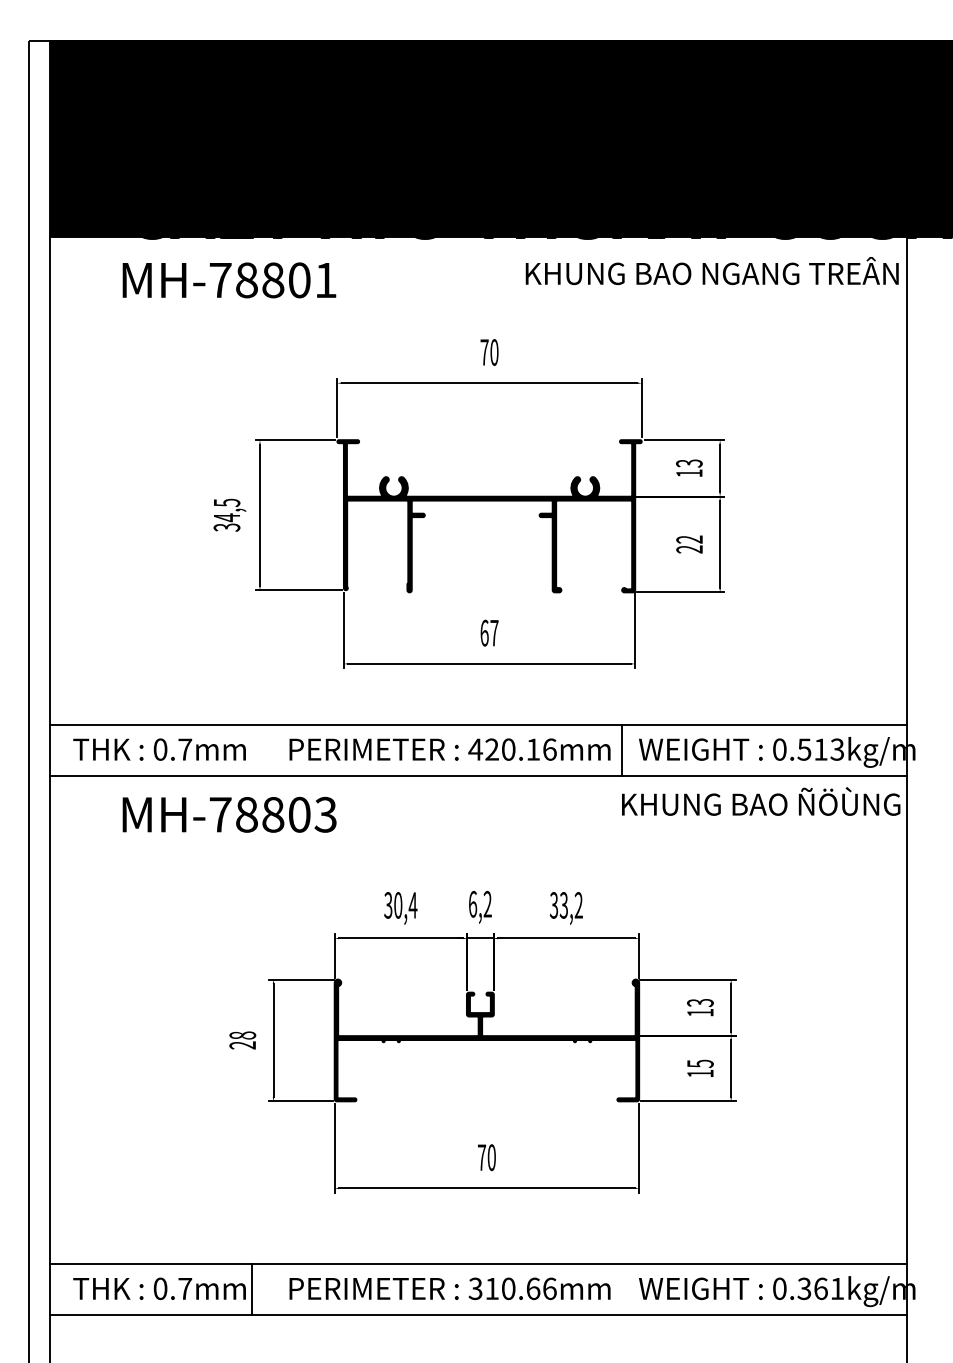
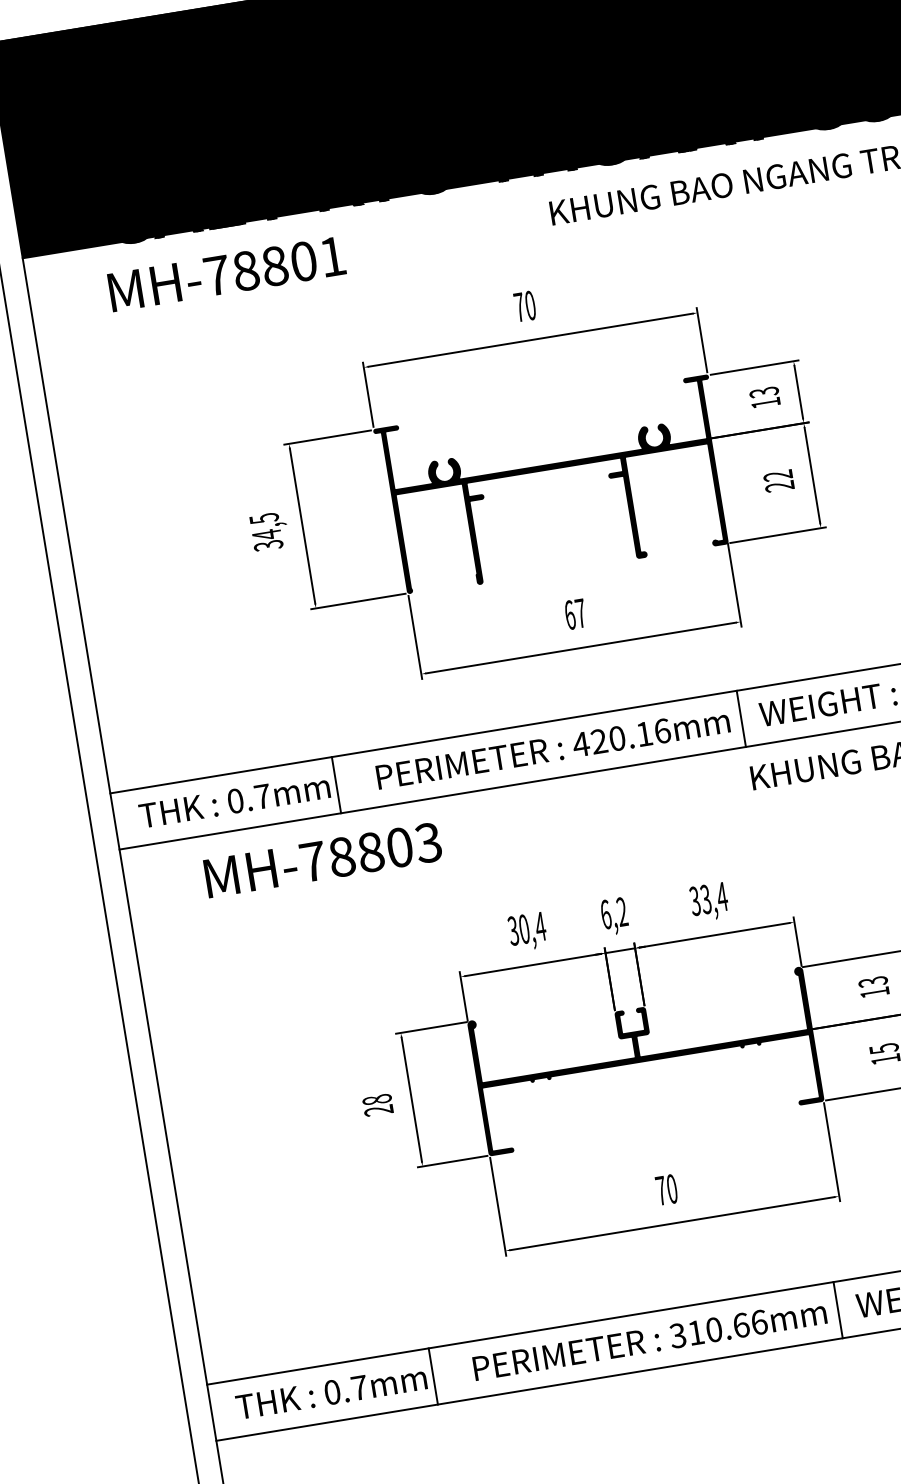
line: (252, 749) -> (336, 784), added
text: (578, 905) -> (721, 896), 33,2 -> 33,4
line: (621, 1289) -> (838, 1310), added

